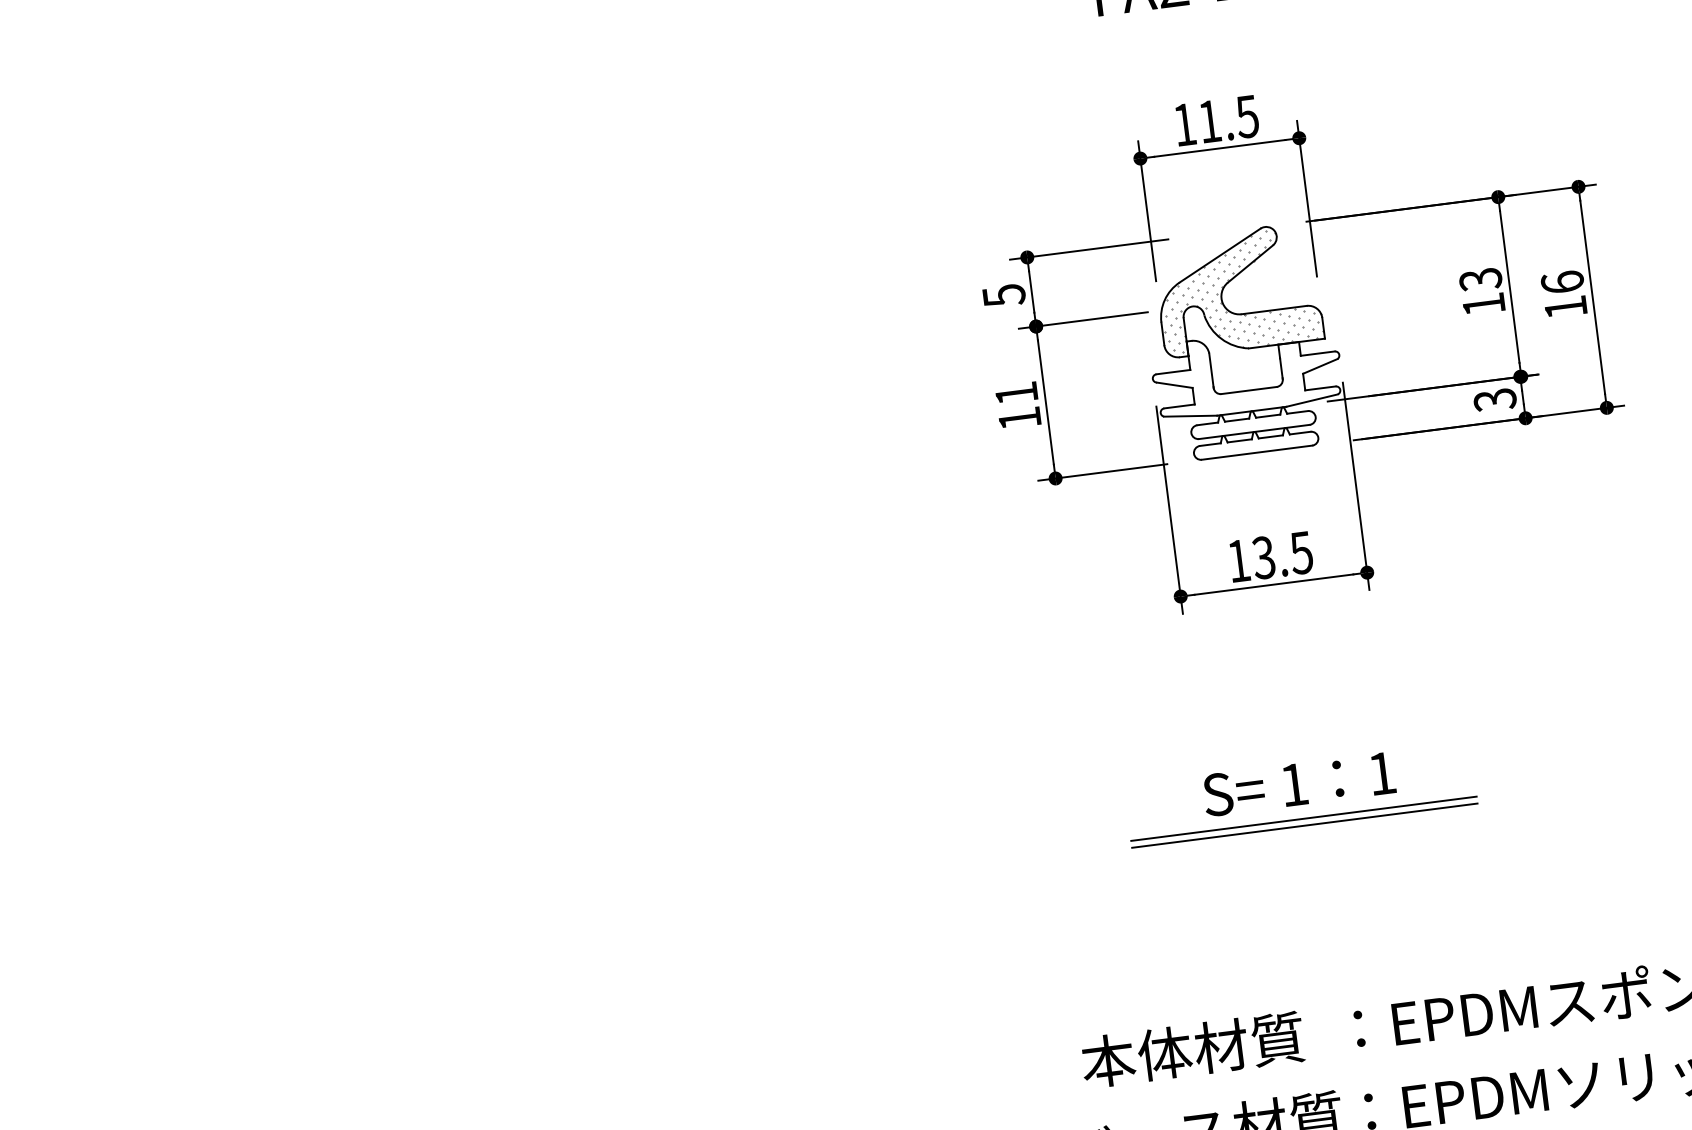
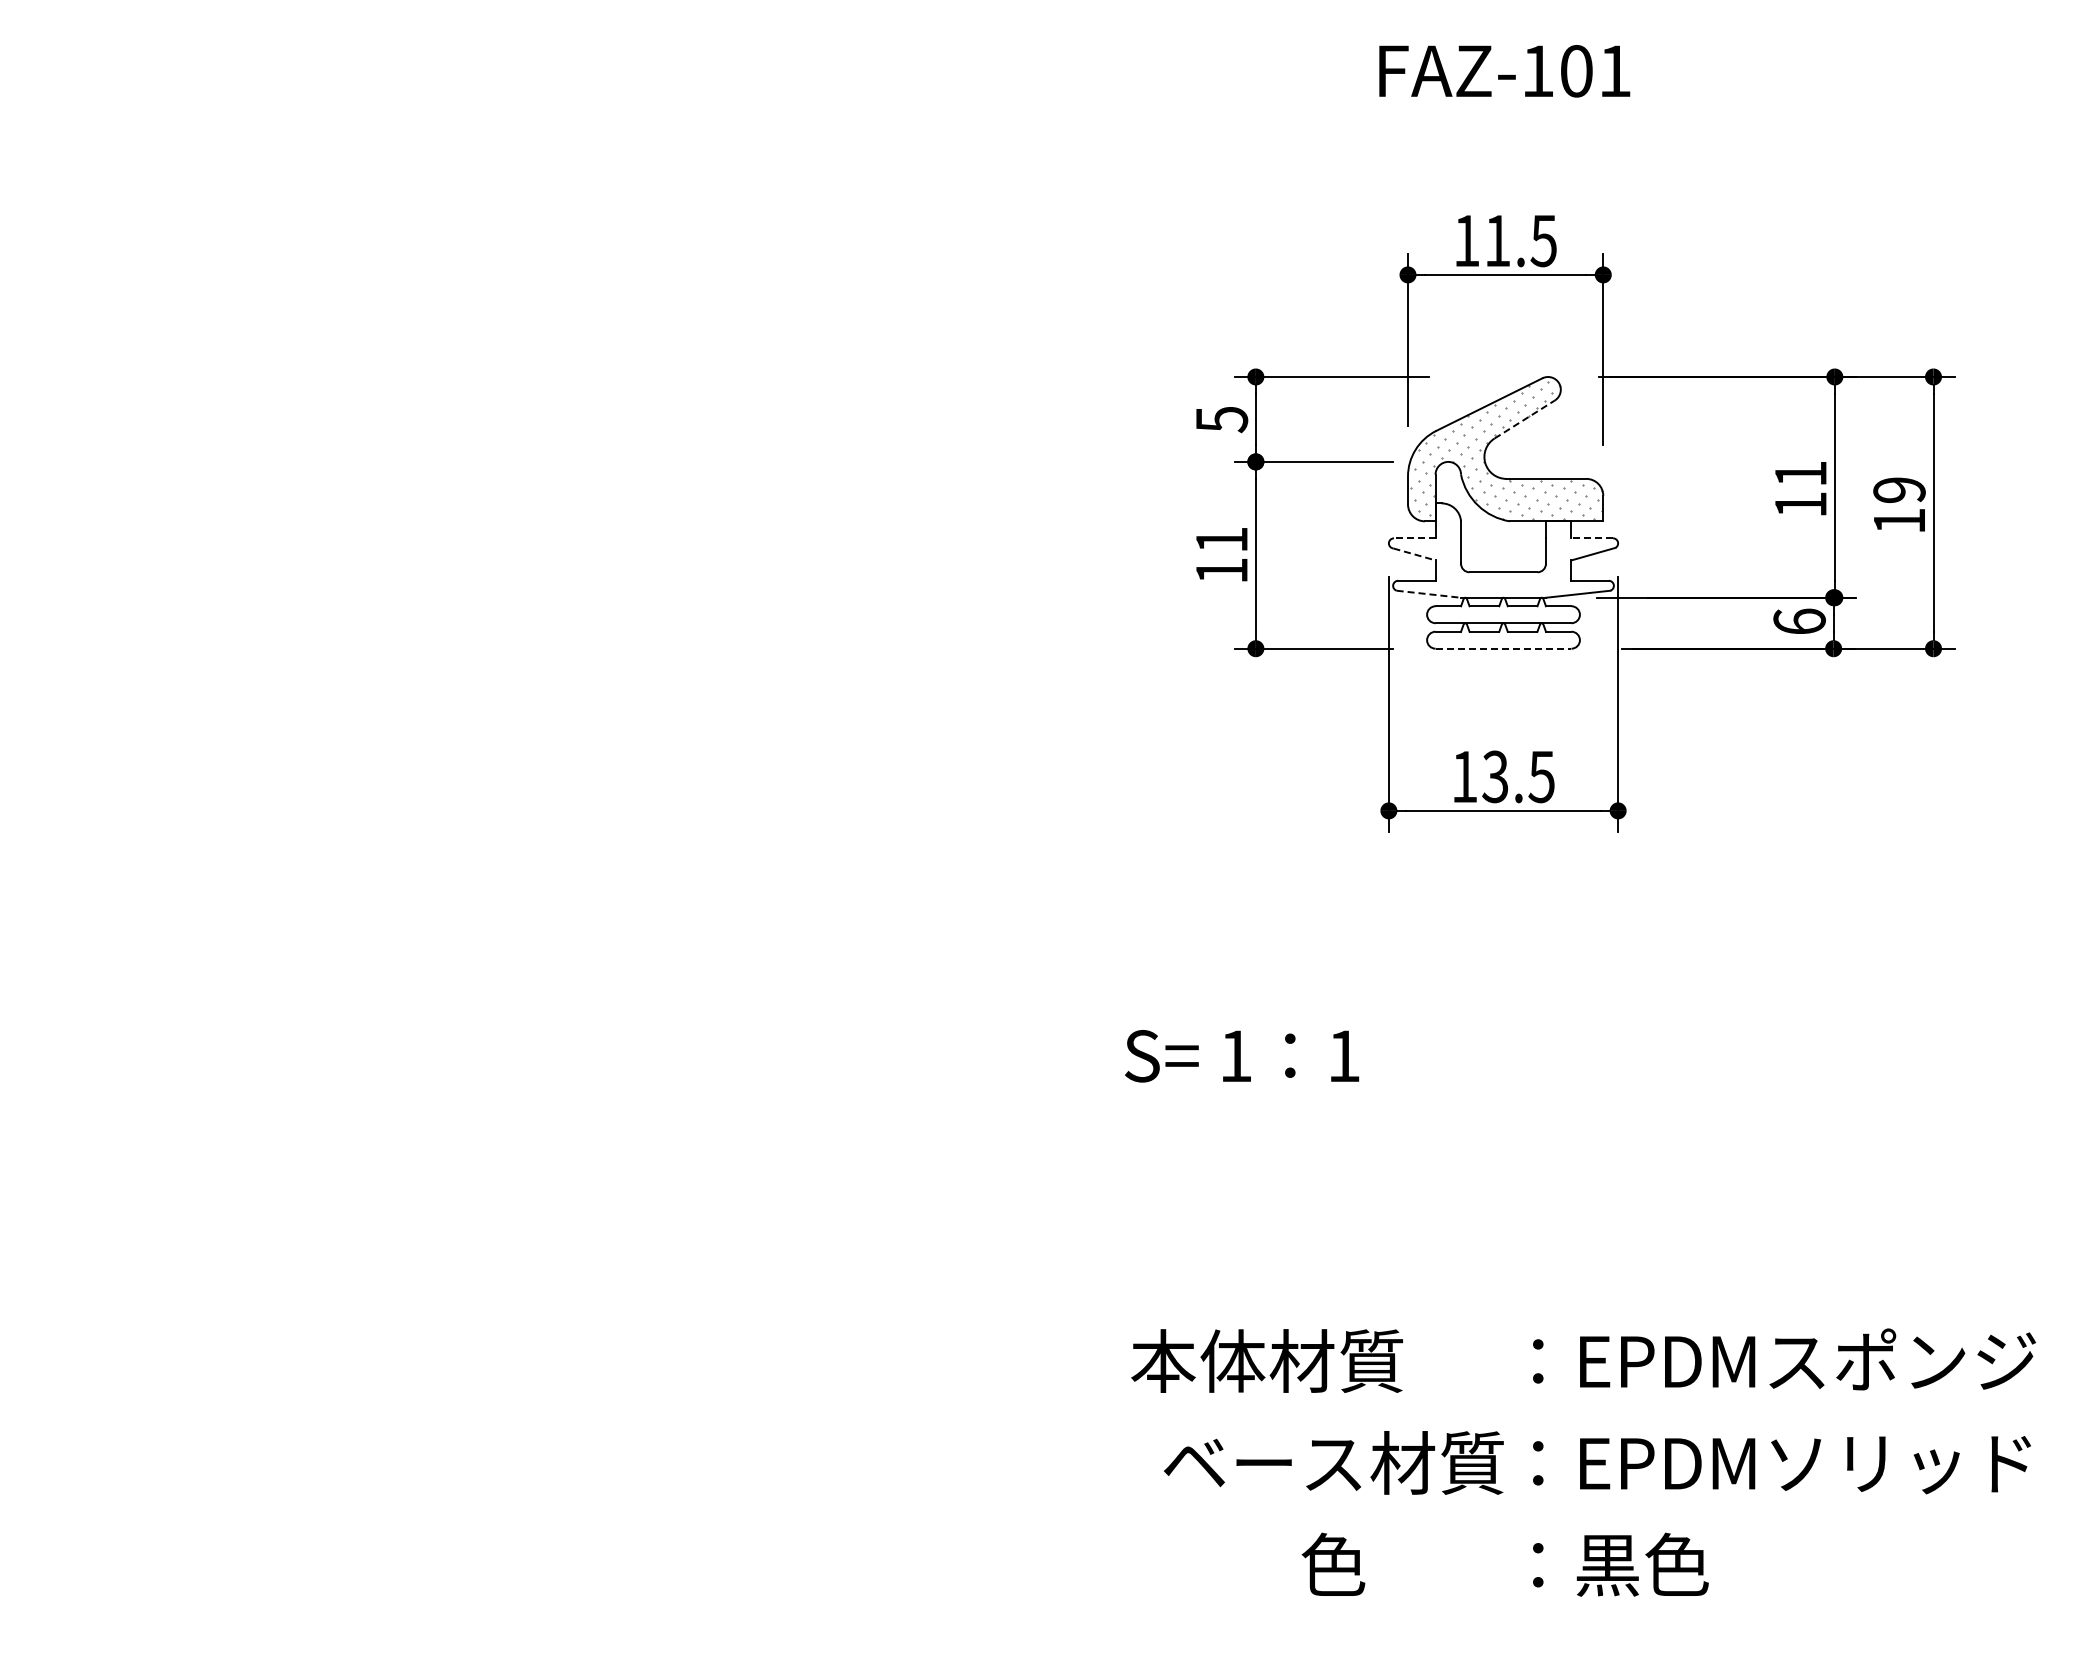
line: (1250, 264) -> (1524, 419), solid -> dashed
text: (1480, 280) -> (1800, 474), 13 -> 11
text: (1562, 281) -> (1899, 489), 16 -> 19
line: (1317, 353) -> (1592, 538), solid -> dashed
line: (1173, 372) -> (1414, 538), solid -> dashed
line: (1174, 385) -> (1414, 554), solid -> dashed
text: (1494, 399) -> (1799, 621), 3 -> 6
line: (1191, 416) -> (1429, 594), solid -> dashed
line: (1257, 452) -> (1503, 648), solid -> dashed
text: (1299, 784) -> (1242, 1056), moved
line: (1303, 818) -> (1503, 1098), removed
line: (1304, 825) -> (1503, 1107), removed
text: (1192, 1049) -> (1266, 1360), moved

